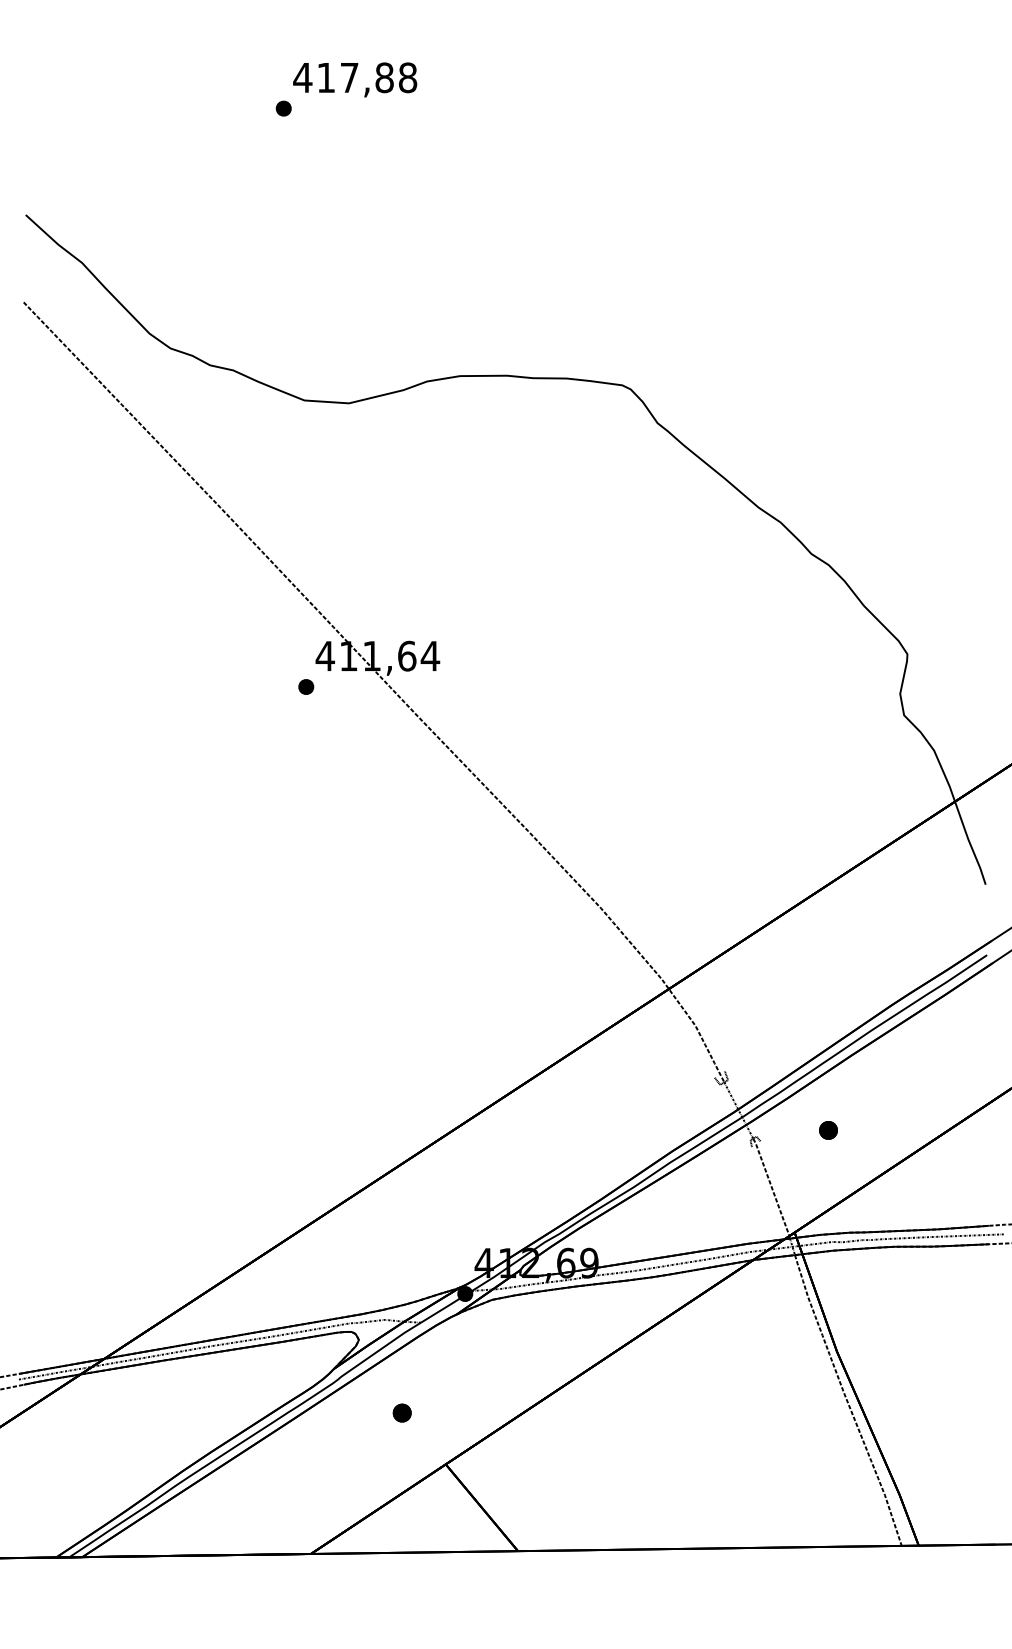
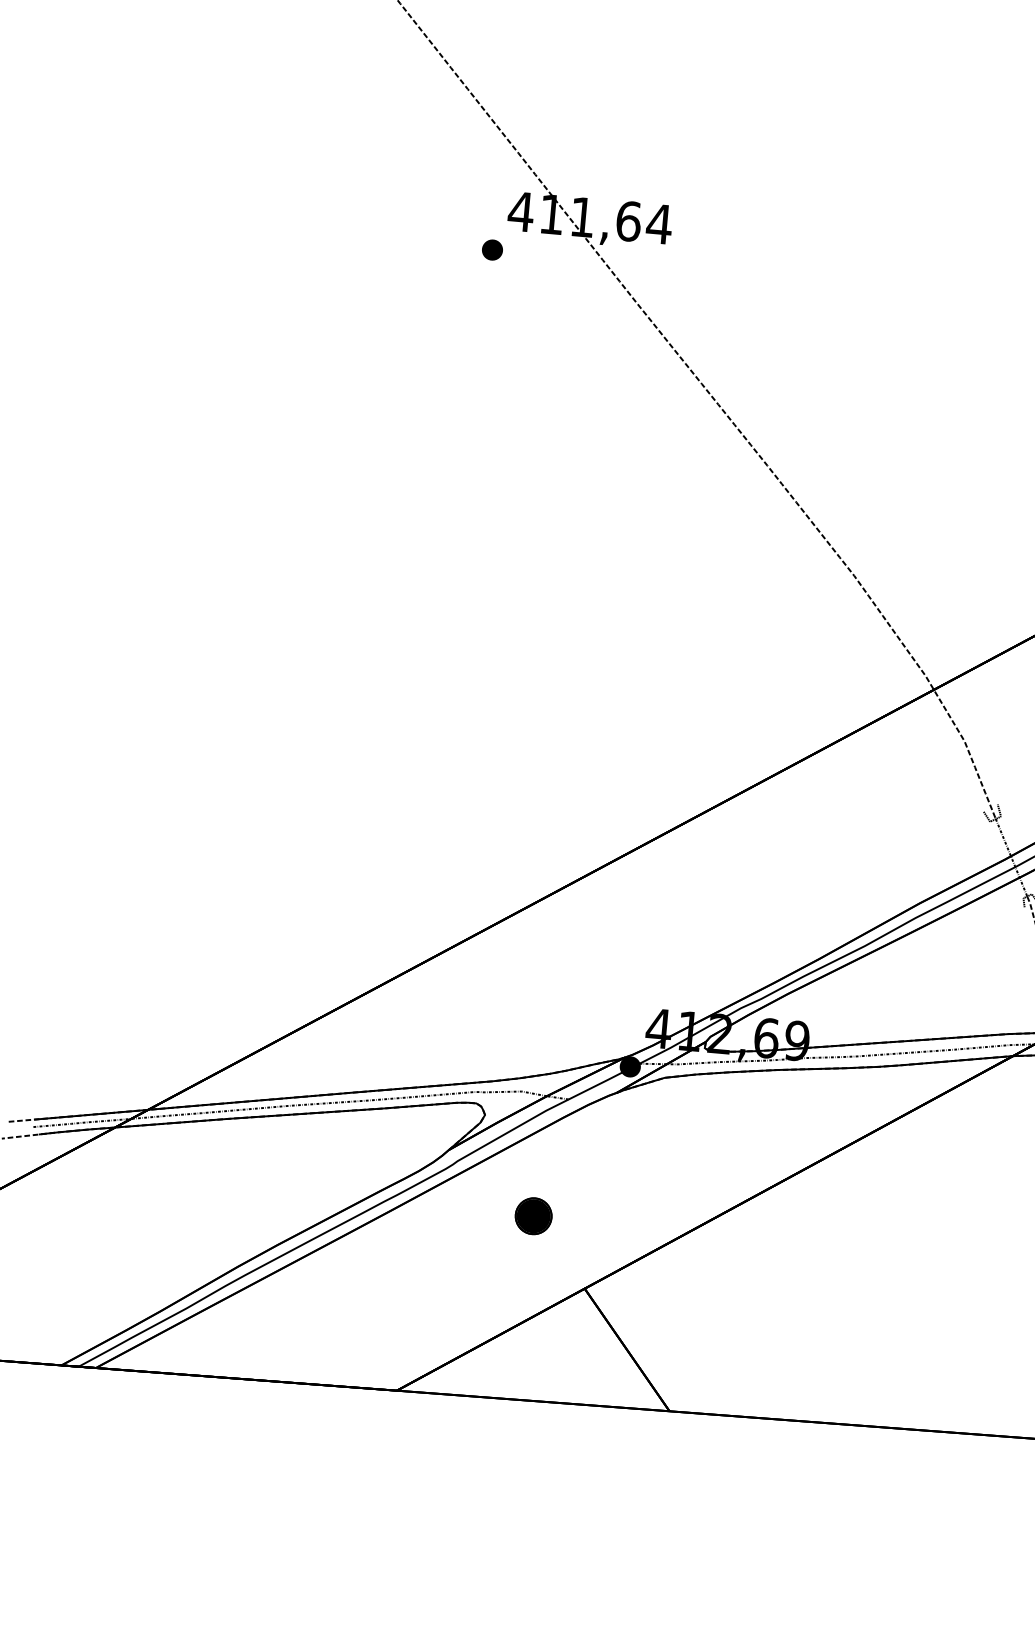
part: (401, 1412) -> (532, 1215), size x1.6

